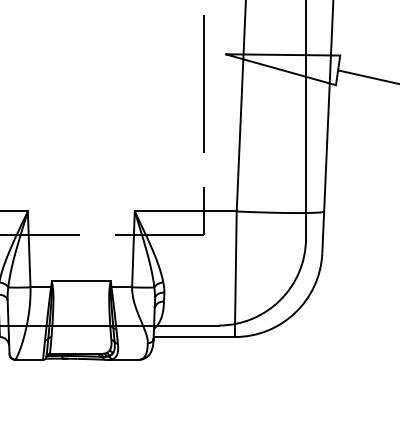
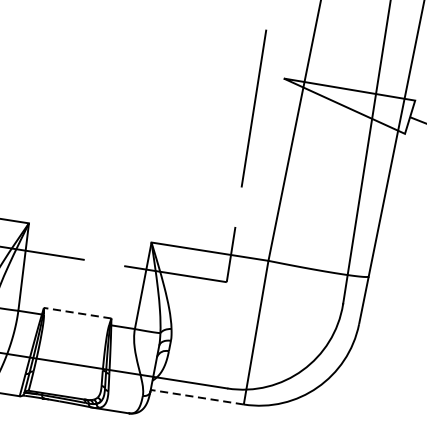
line: (80, 281) -> (76, 313), solid -> dashed
line: (194, 337) -> (197, 397), solid -> dashed

